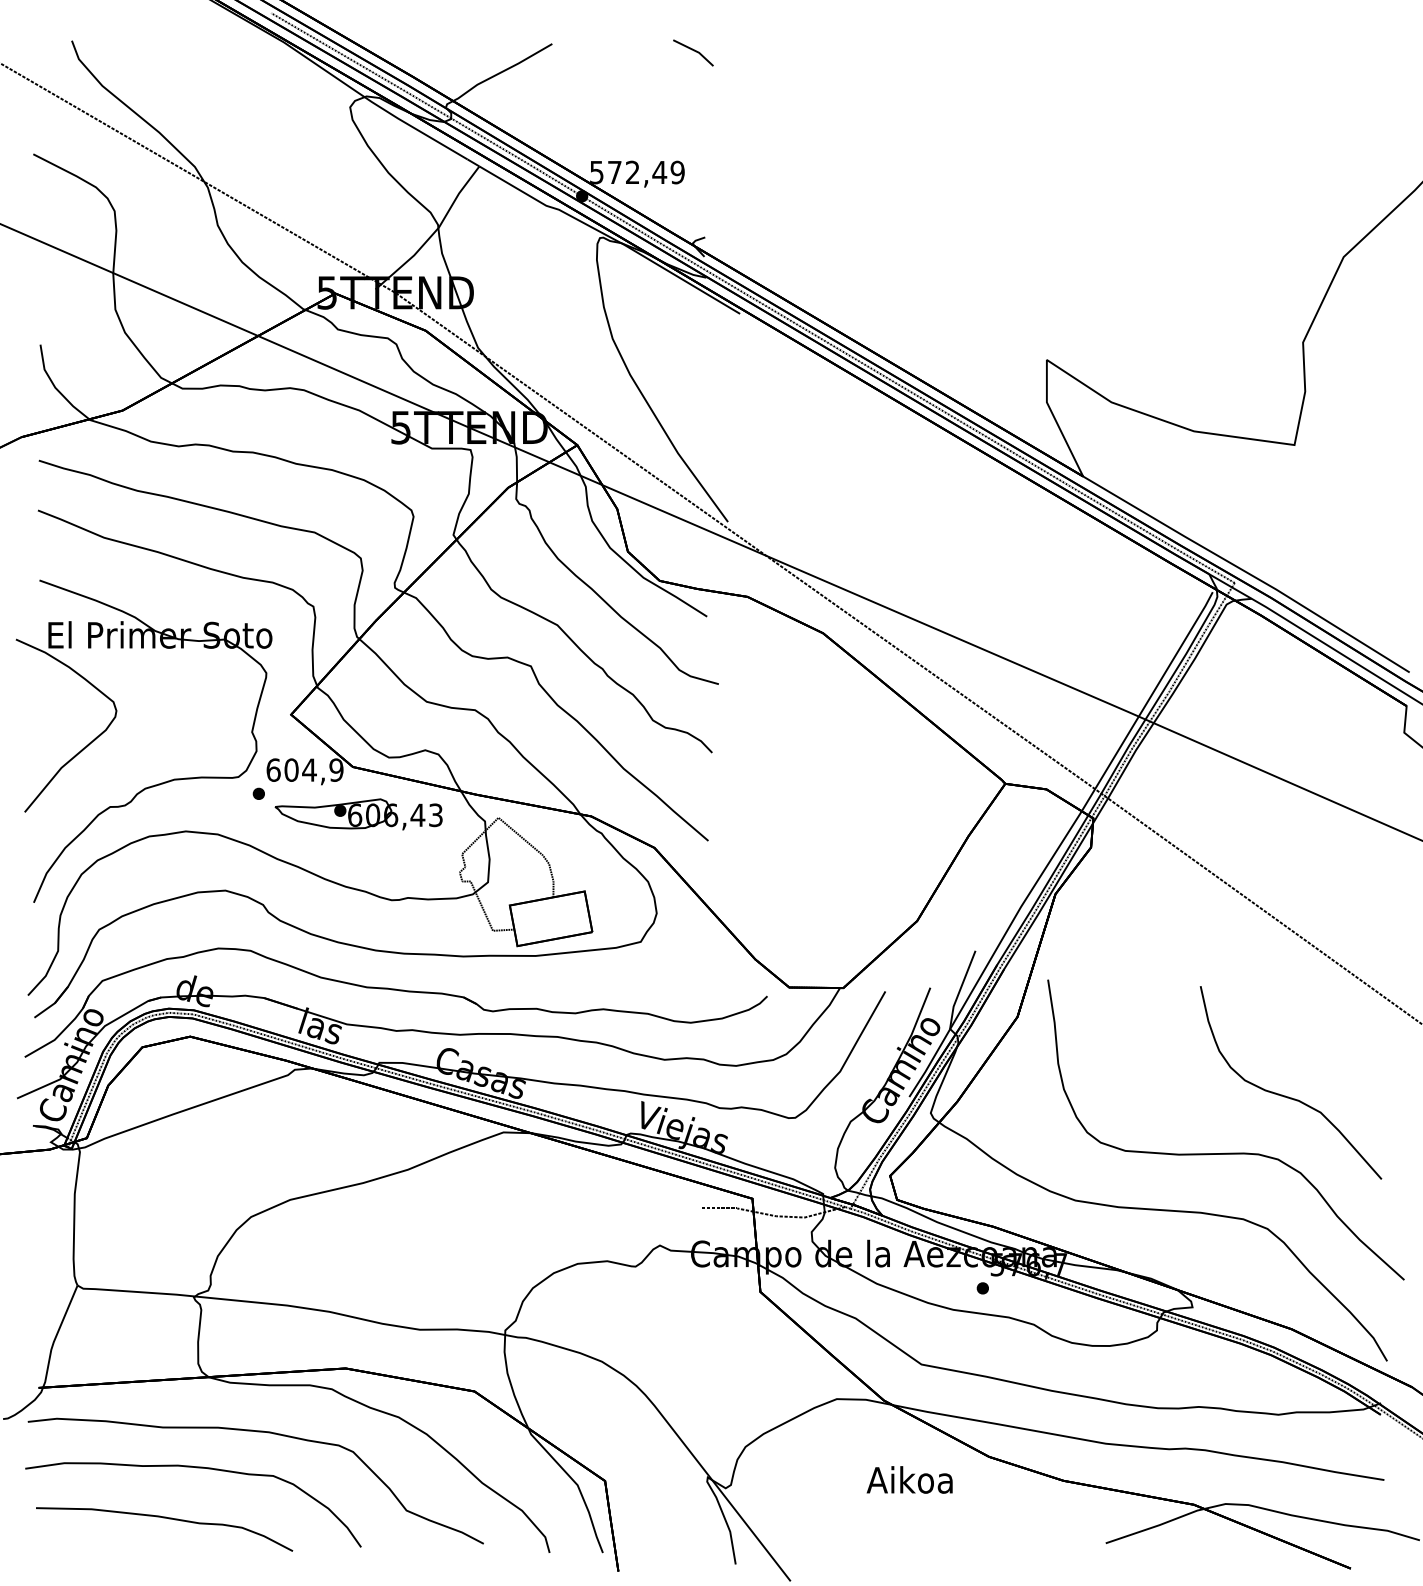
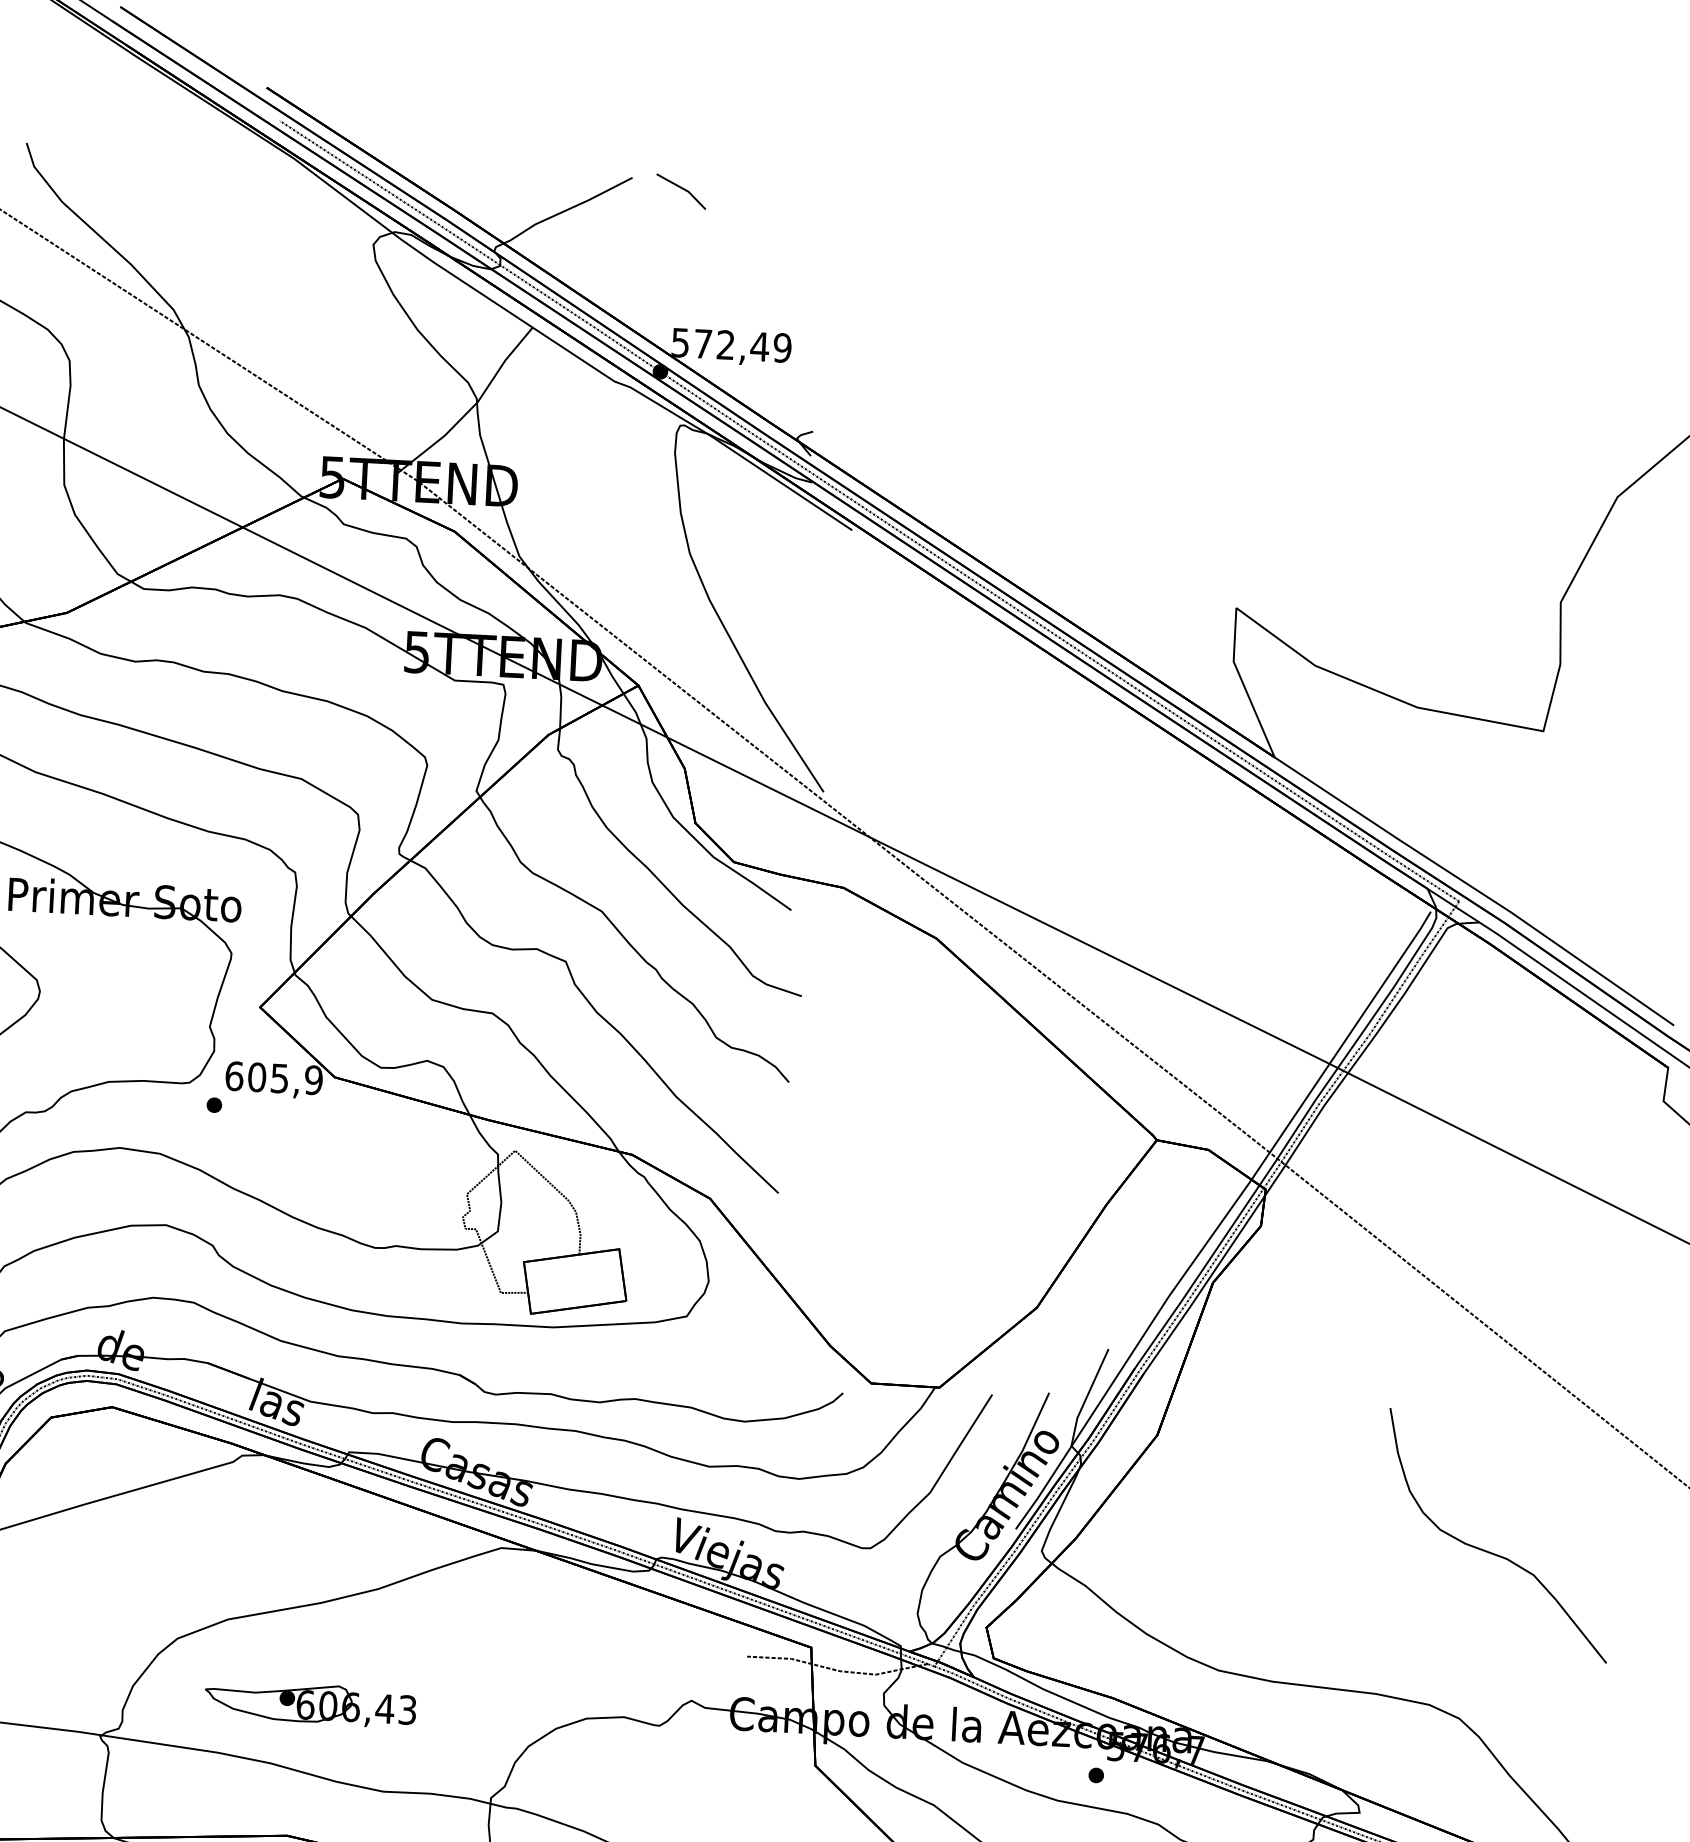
line: (693, 51) -> (681, 189), moved
text: (309, 769) -> (279, 1077), 604,9 -> 605,9
part: (358, 814) -> (310, 1704), moved
curve: (1225, 1152) -> (1411, 1619), removed

